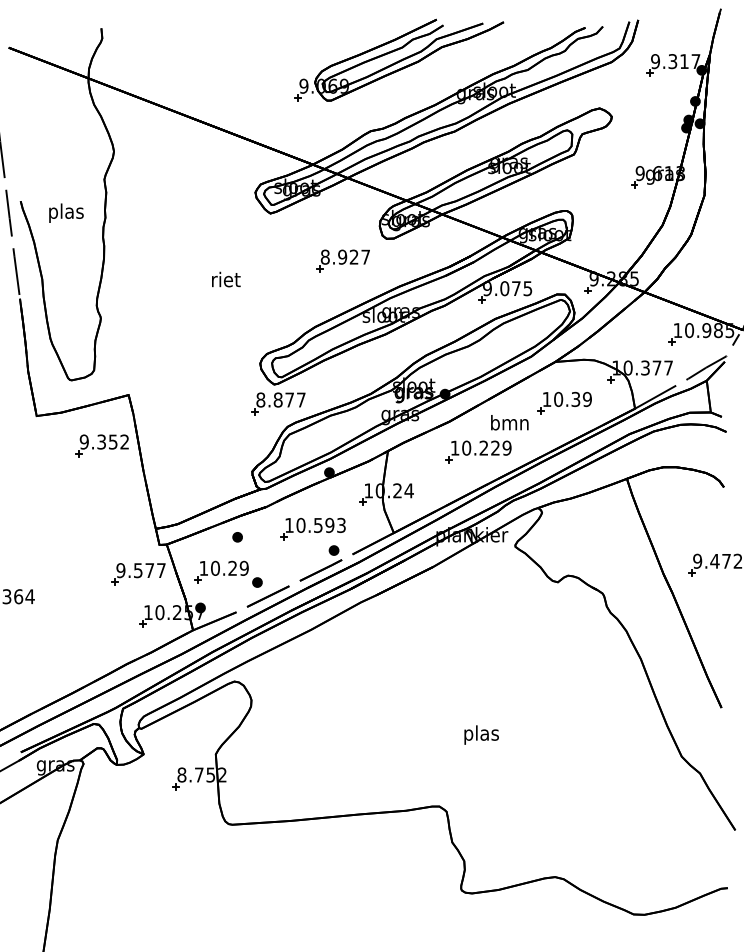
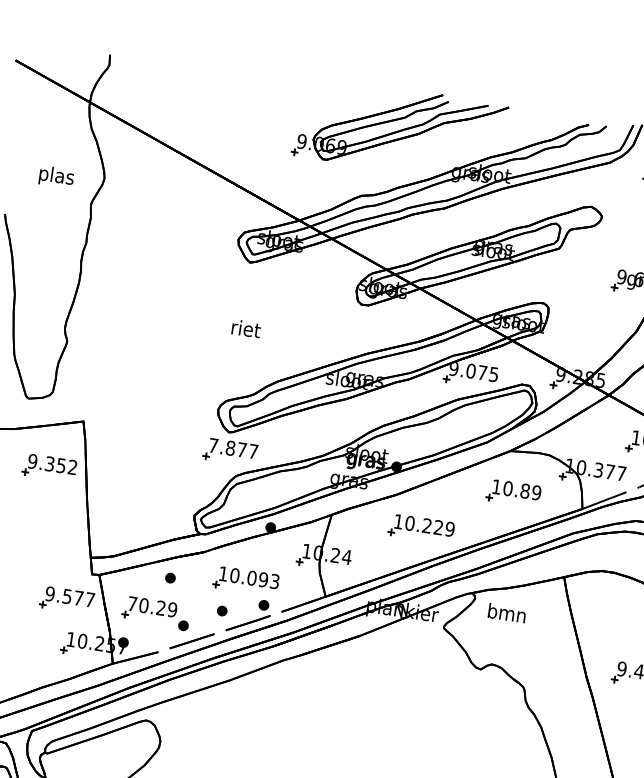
text: (66, 212) -> (56, 176), moved
part: (342, 260) -> (314, 319), removed
text: (226, 279) -> (246, 328), moved
text: (260, 399) -> (213, 445), 8.877 -> 7.877
text: (575, 399) -> (524, 491), 10.39 -> 10.89
text: (509, 422) -> (506, 612), moved
text: (317, 524) -> (251, 577), 10.593 -> 10.093
part: (293, 562) -> (222, 611), added
text: (203, 568) -> (132, 604), 10.29 -> 70.29

